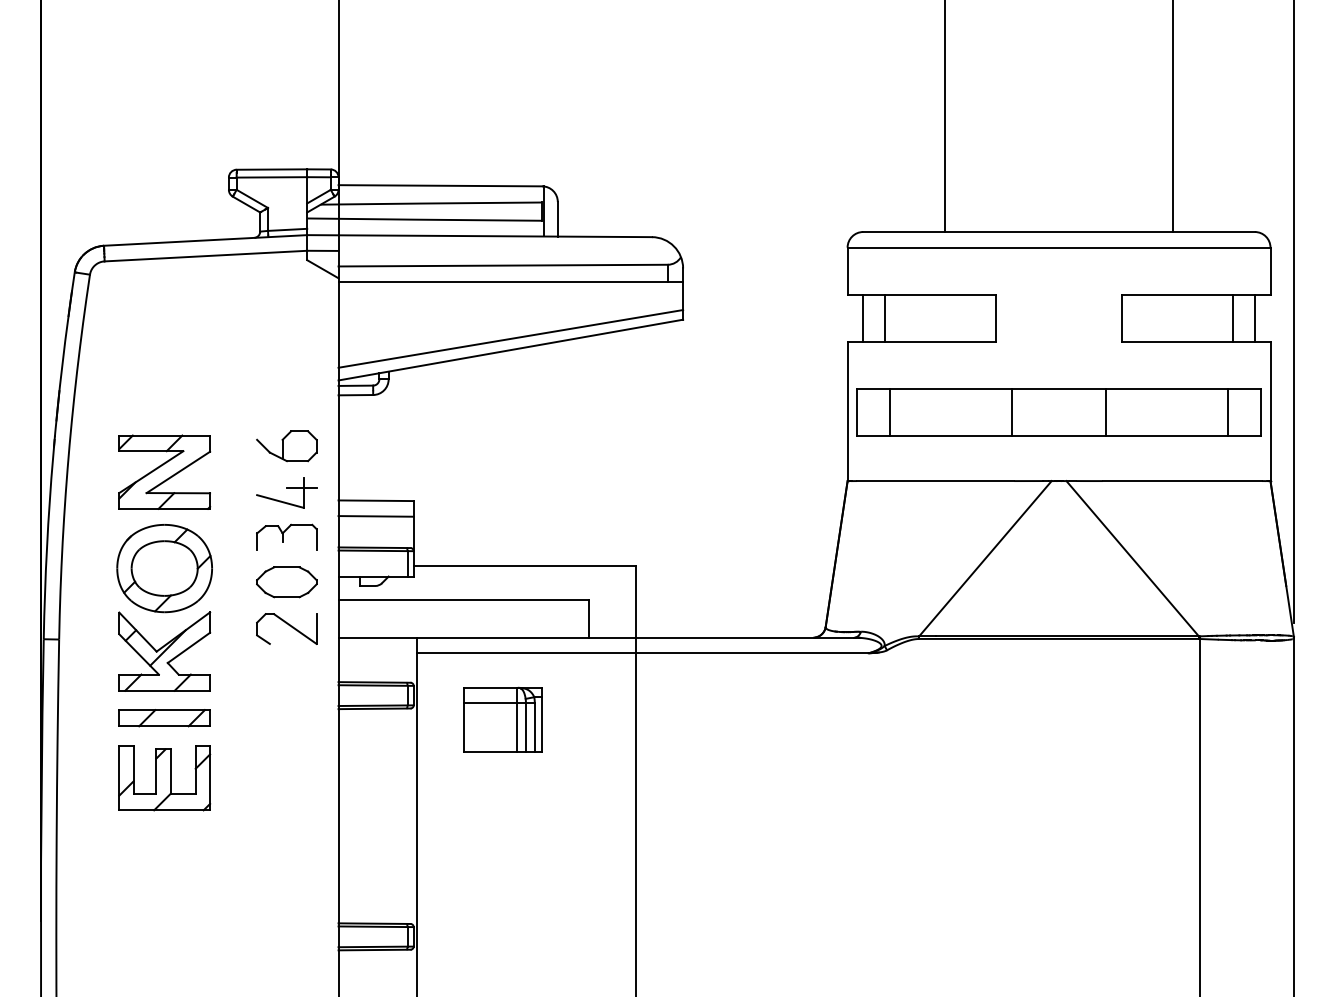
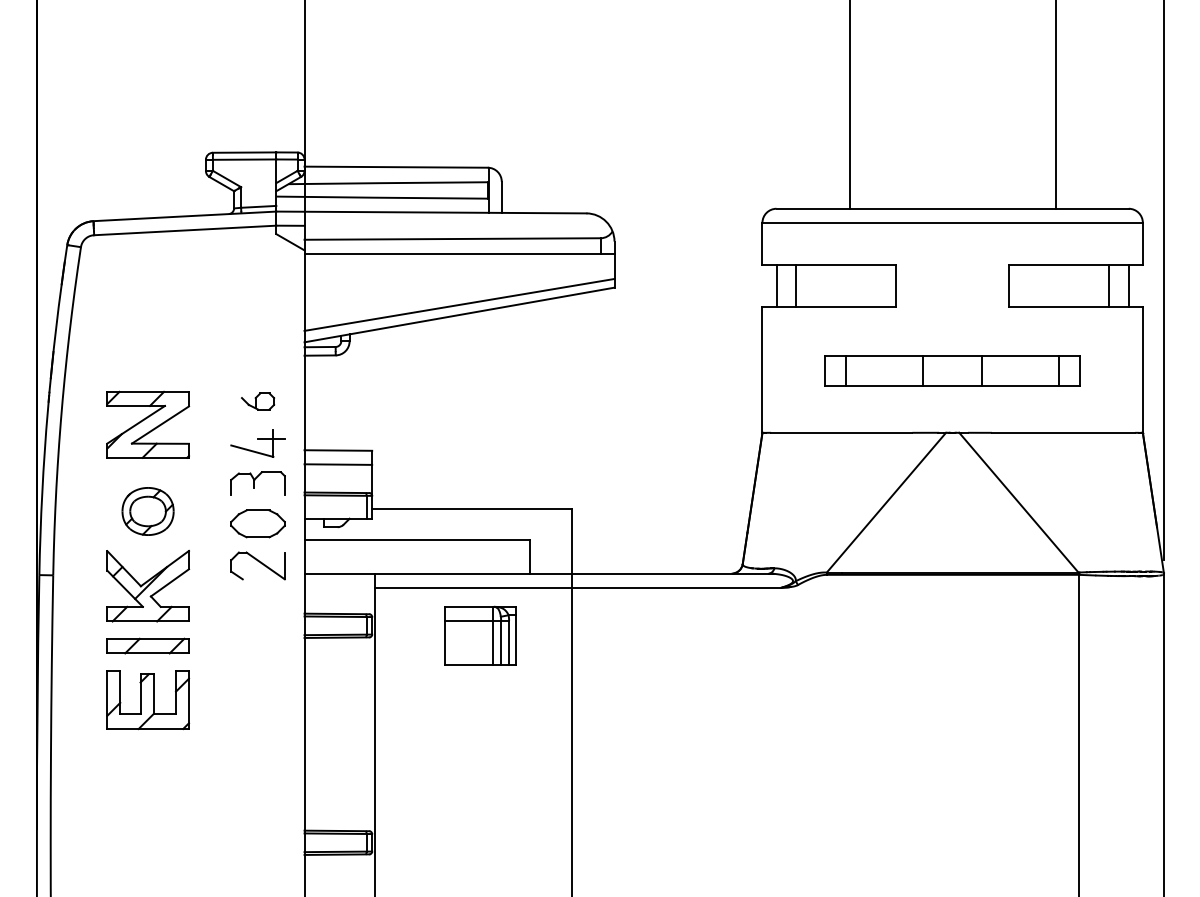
part: (1058, 411) -> (952, 370), size x0.7
part: (286, 446) -> (257, 401), size x0.6
part: (163, 568) -> (147, 511), size x0.6
part: (503, 719) -> (480, 635), moved

